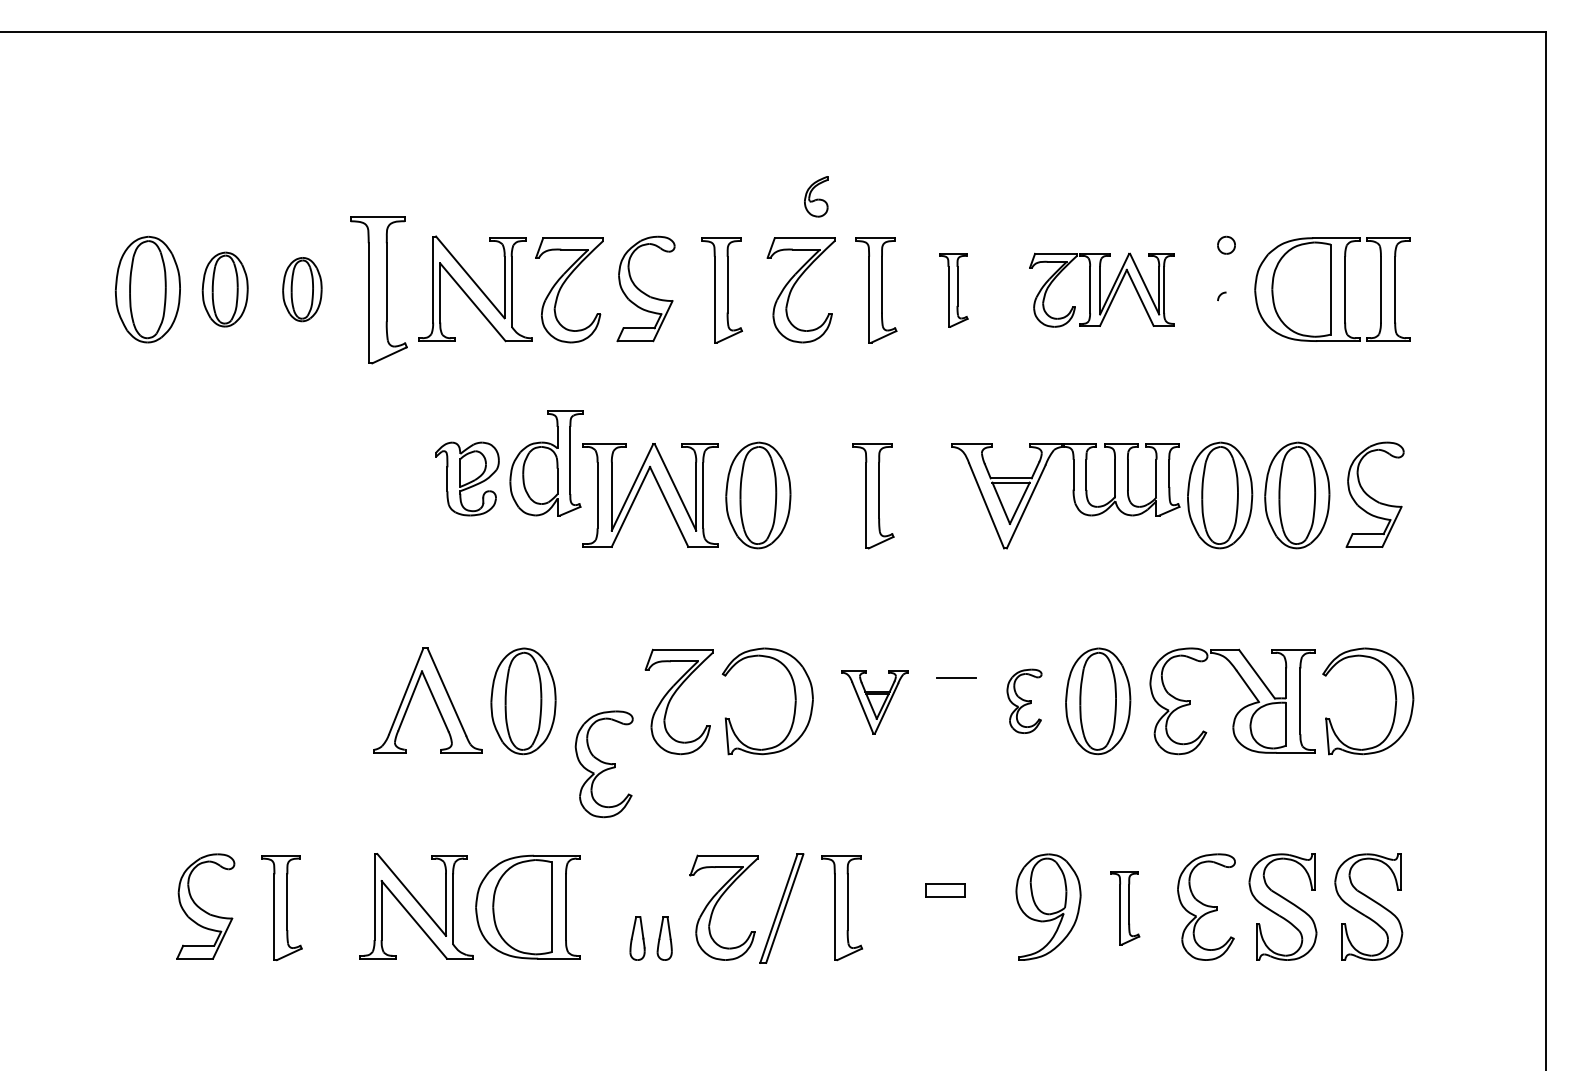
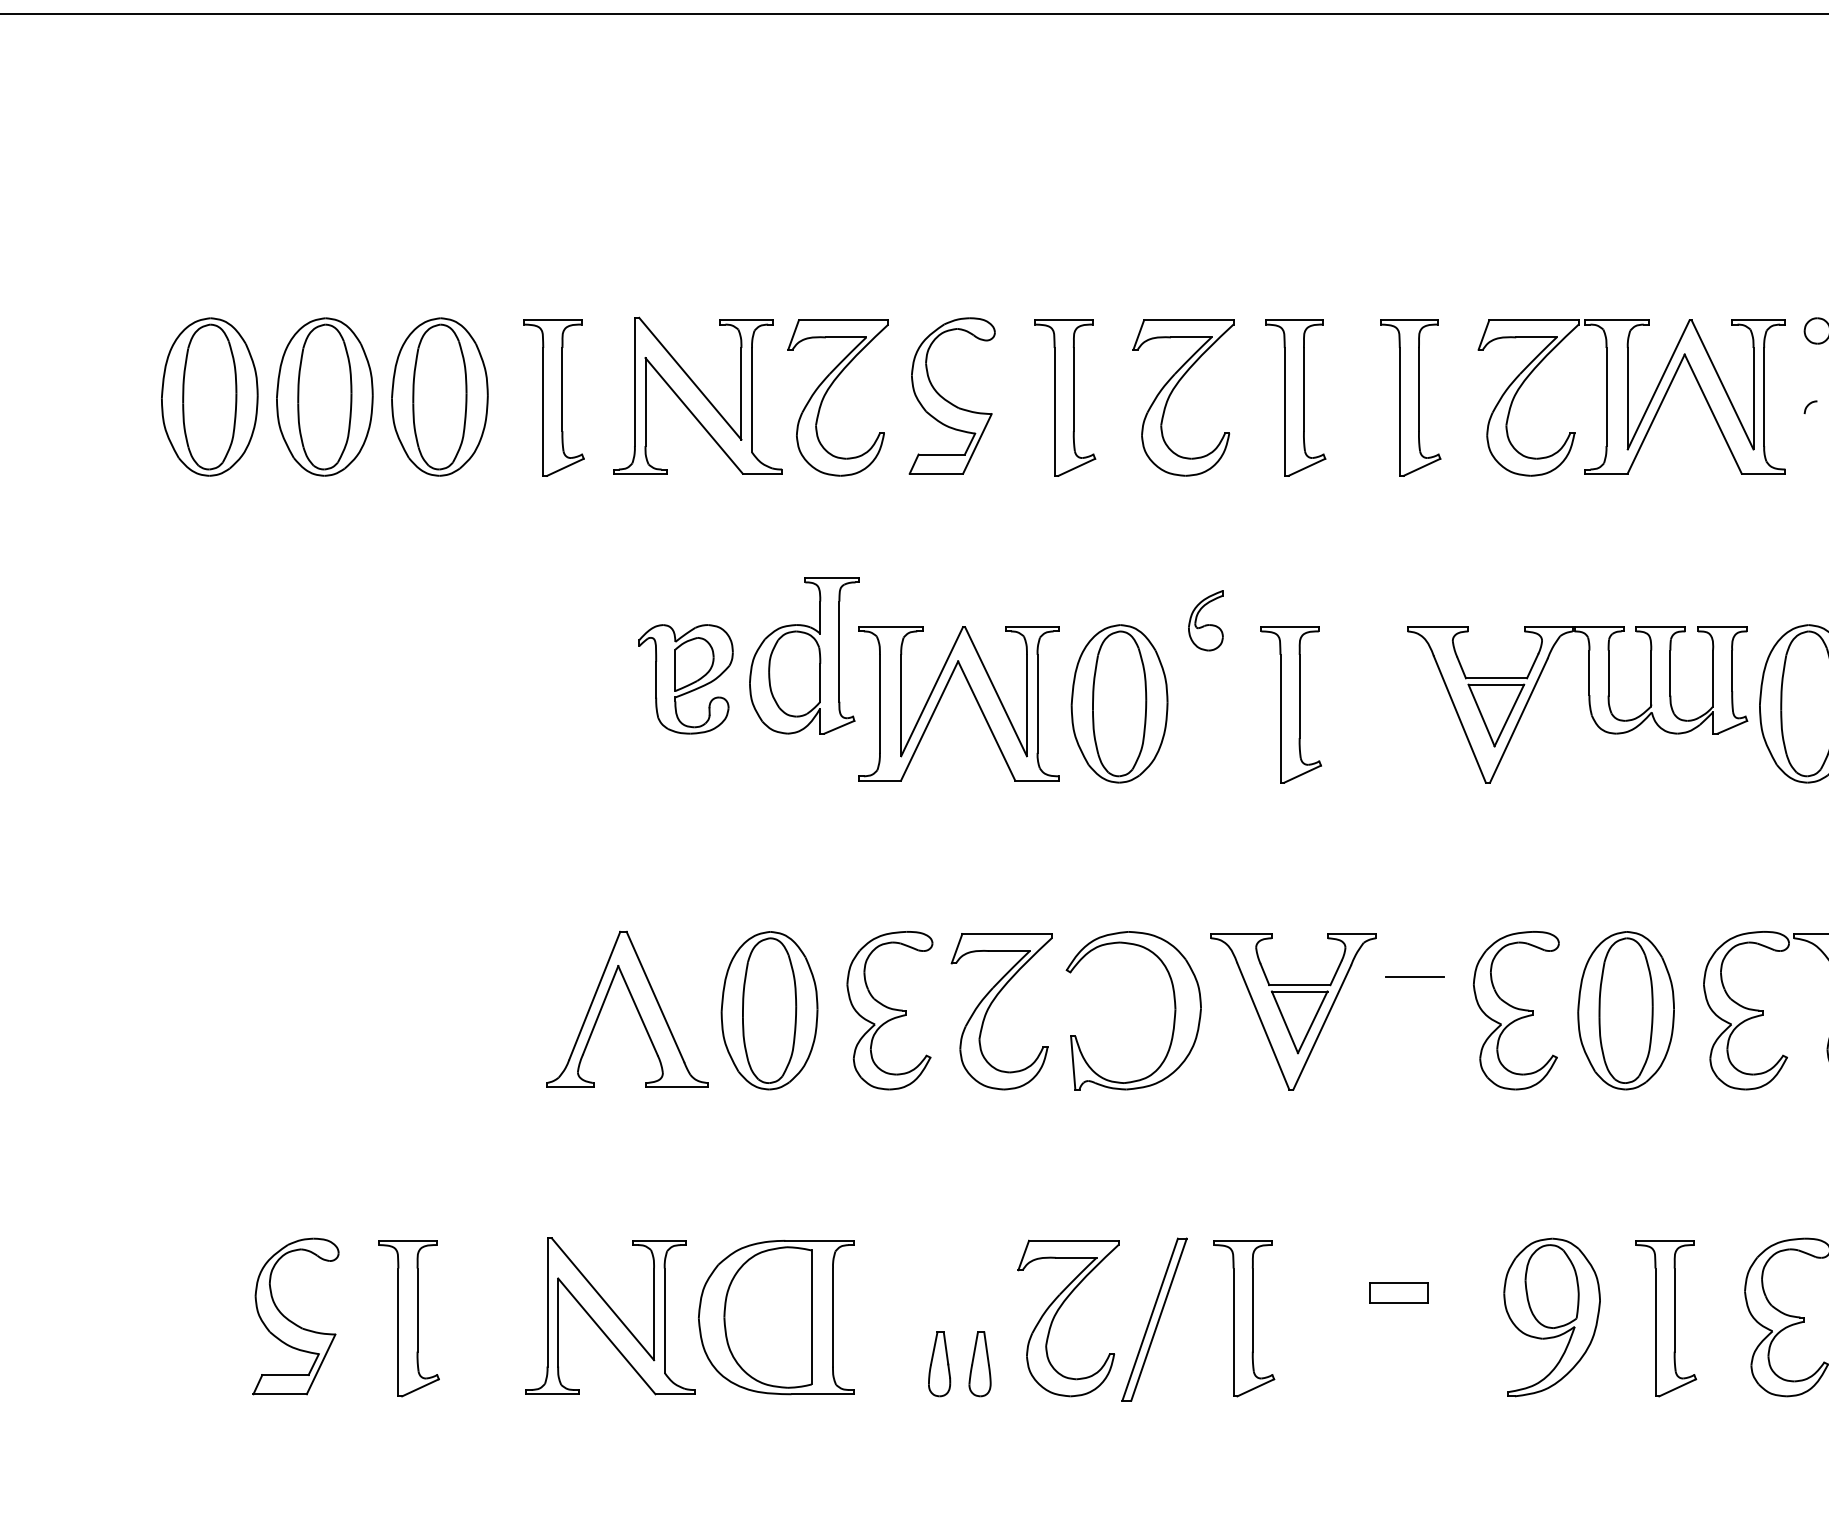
part: (816, 196) -> (1206, 620), moved
part: (225, 289) -> (325, 396), size x1.43
part: (302, 289) -> (440, 396), size x1.67
part: (378, 290) -> (553, 398), size x0.71
part: (953, 290) -> (1410, 398), size x1.43
part: (1101, 290) -> (1631, 398), size x1.43
part: (1024, 701) -> (1516, 1010), size x1.67
part: (874, 702) -> (1292, 1012), size x1.67
part: (603, 764) -> (888, 1010), moved
part: (1125, 908) -> (1666, 1319), size x1.43

